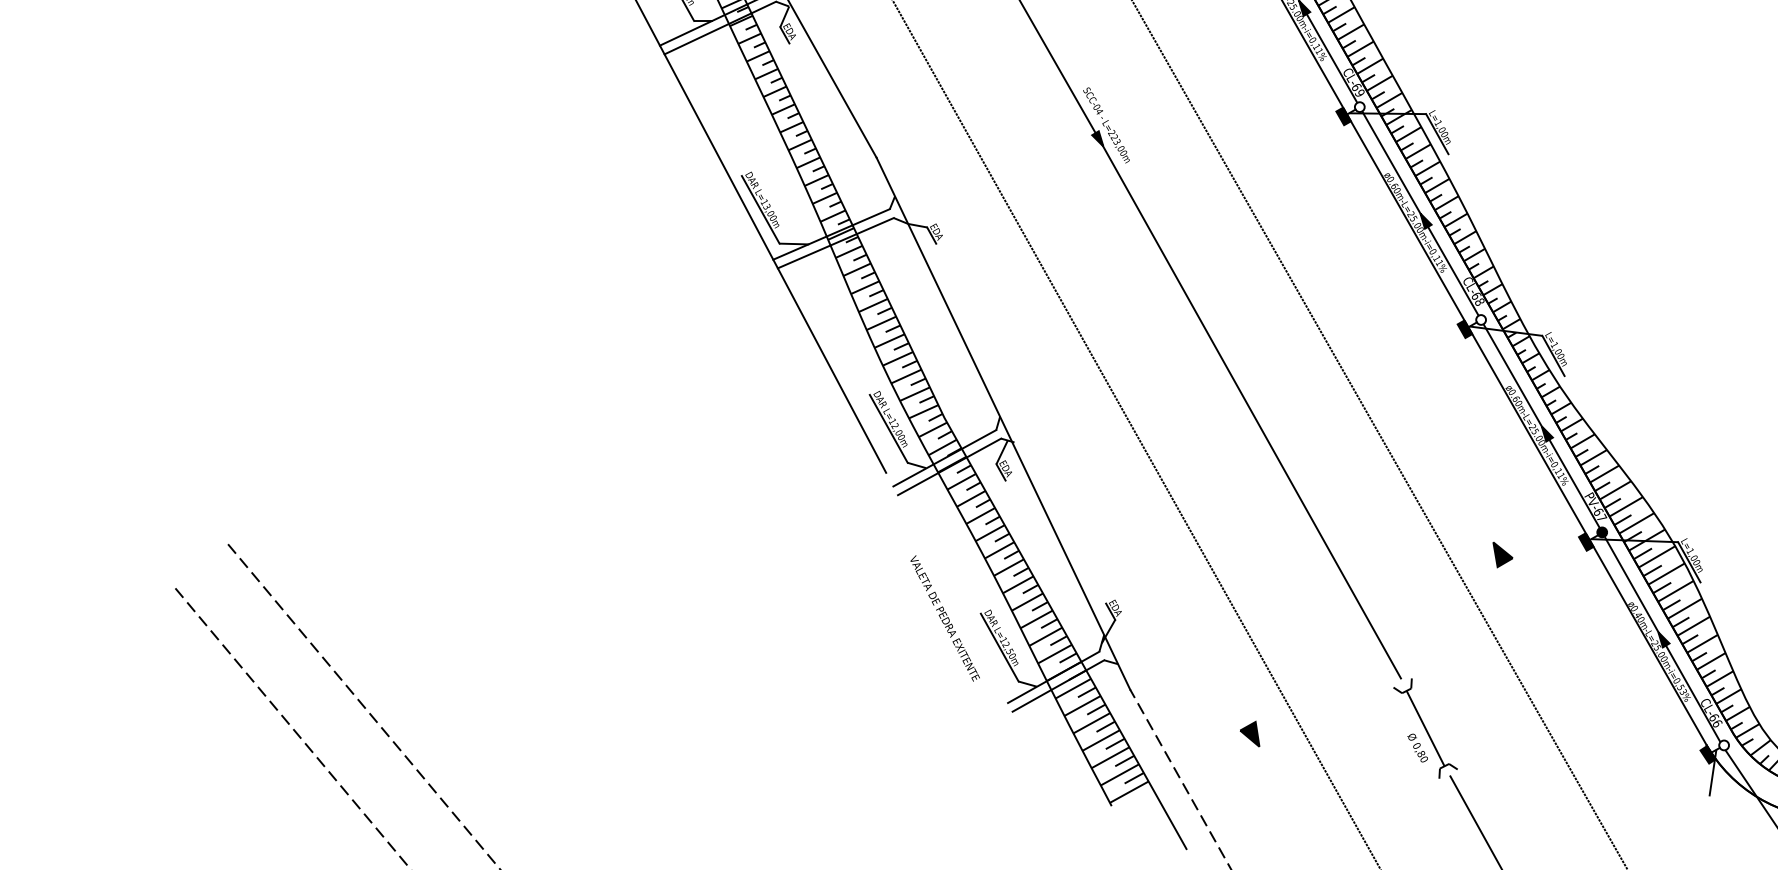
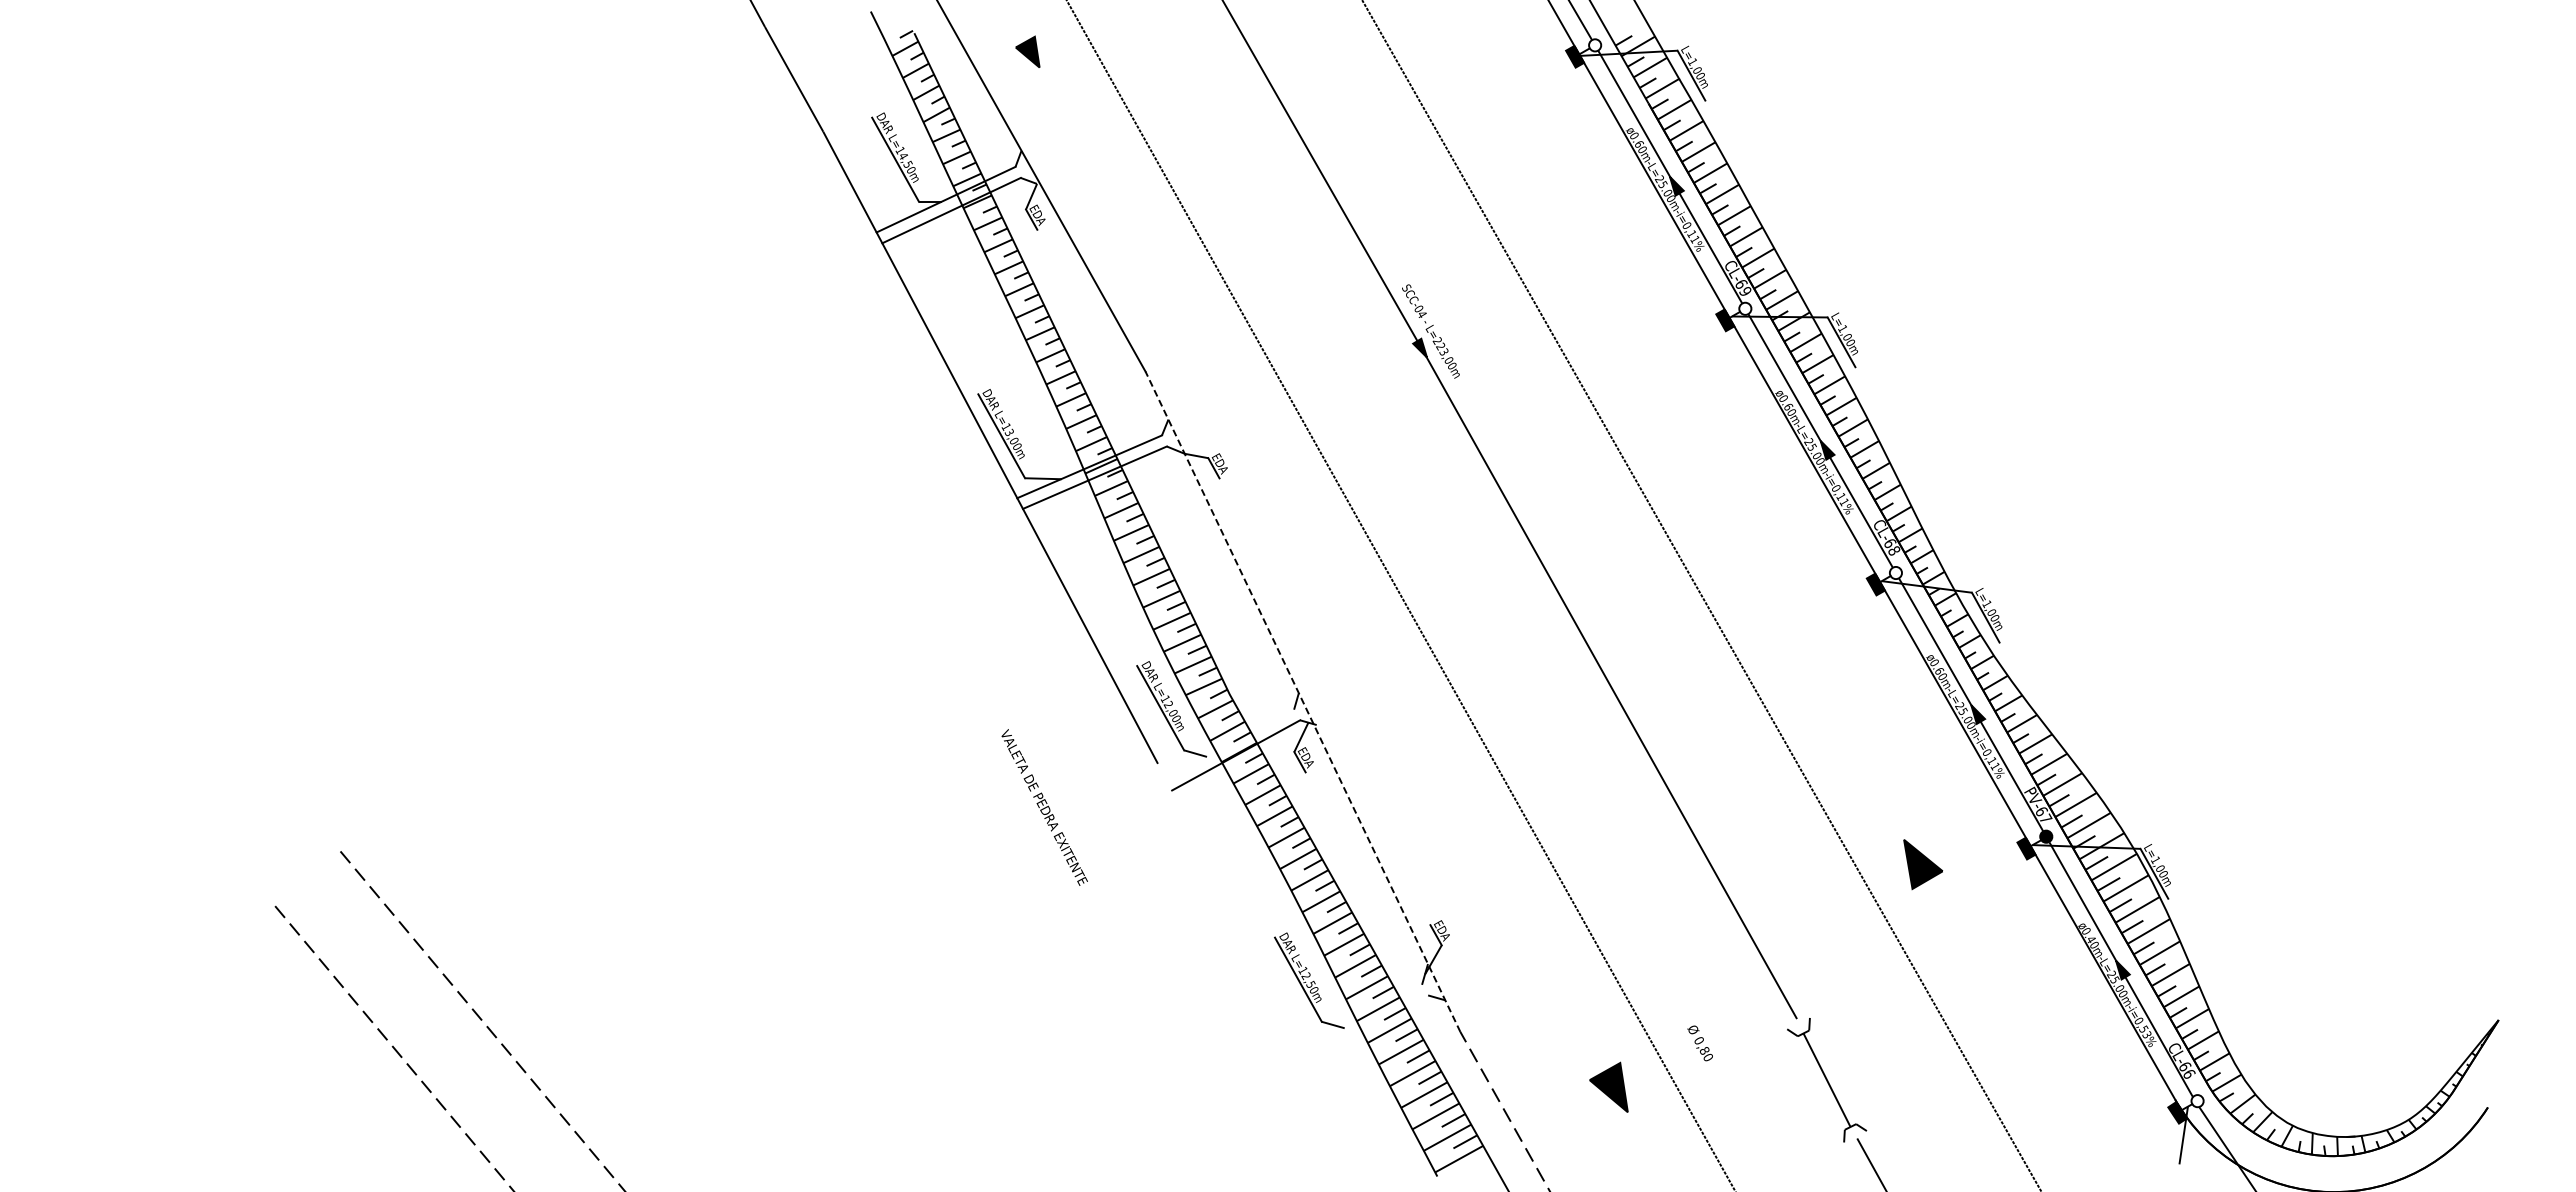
line: (1003, 423) -> (1302, 701), solid -> dashed
line: (945, 458) -> (1230, 744), removed
part: (1502, 554) -> (1922, 864), size x1.6
text: (945, 618) -> (1044, 807), moved
line: (1053, 677) -> (1365, 1016), removed
line: (1058, 686) -> (1371, 1027), removed
part: (1249, 733) -> (1608, 1086), size x1.6
text: (1417, 748) -> (1699, 1043), moved

